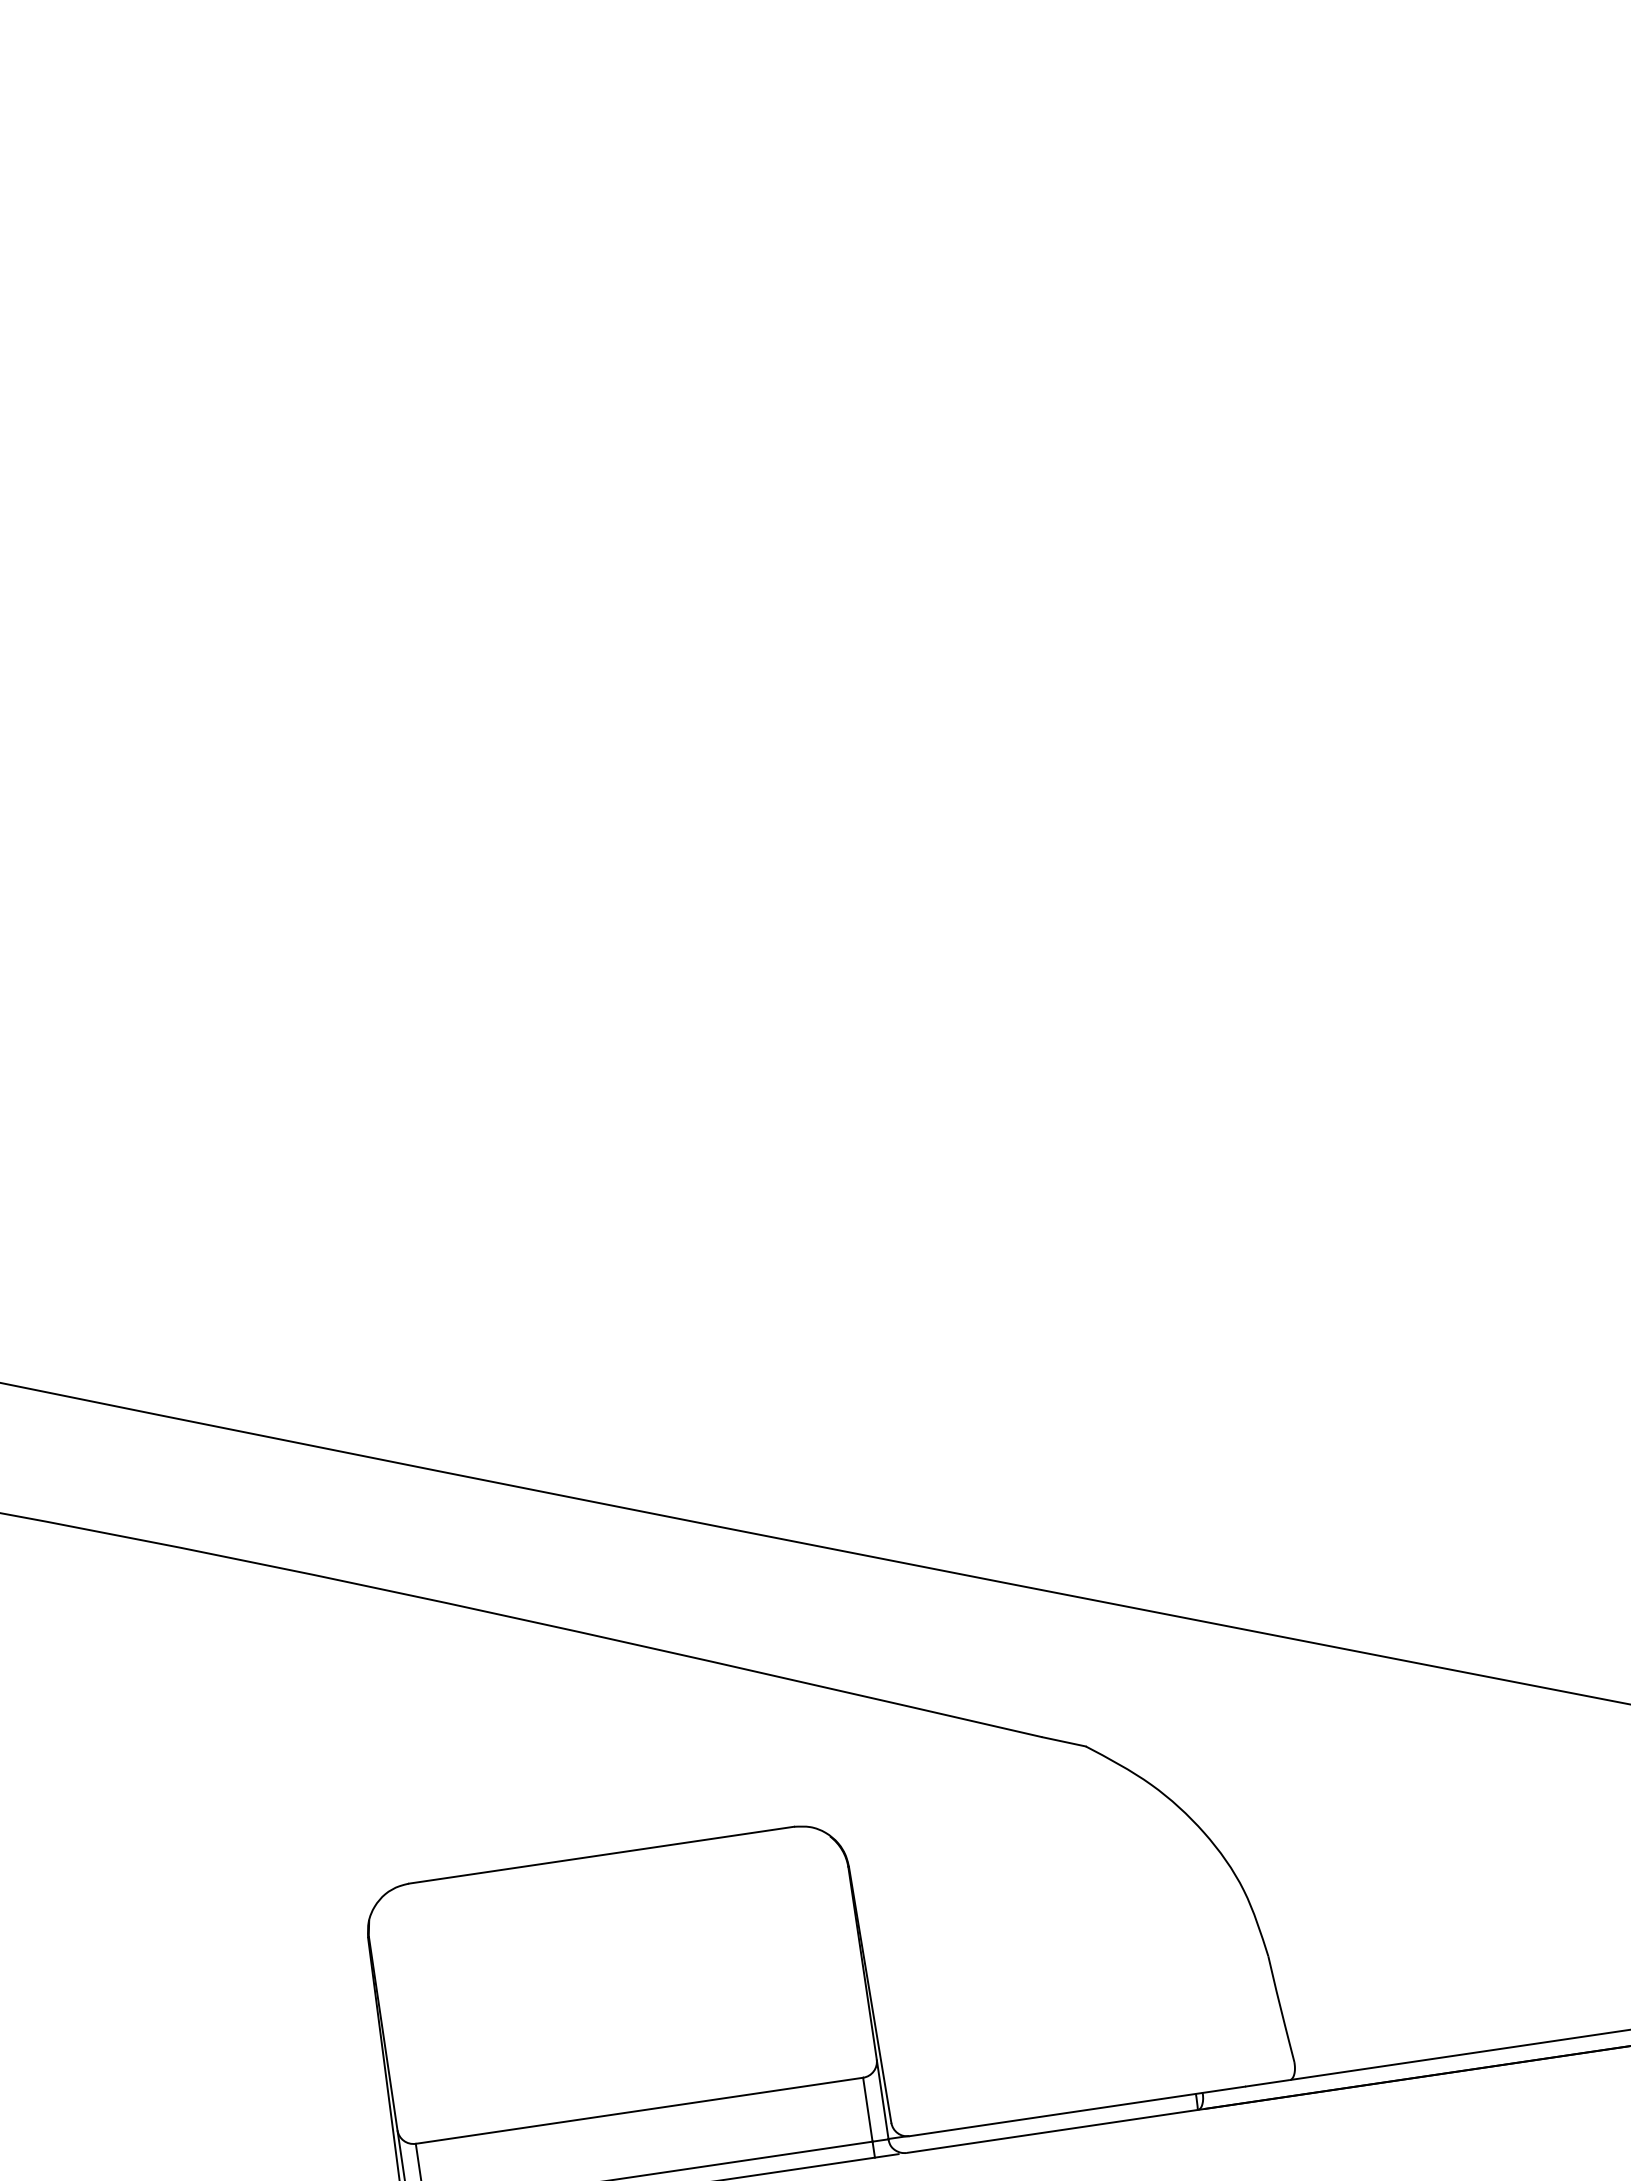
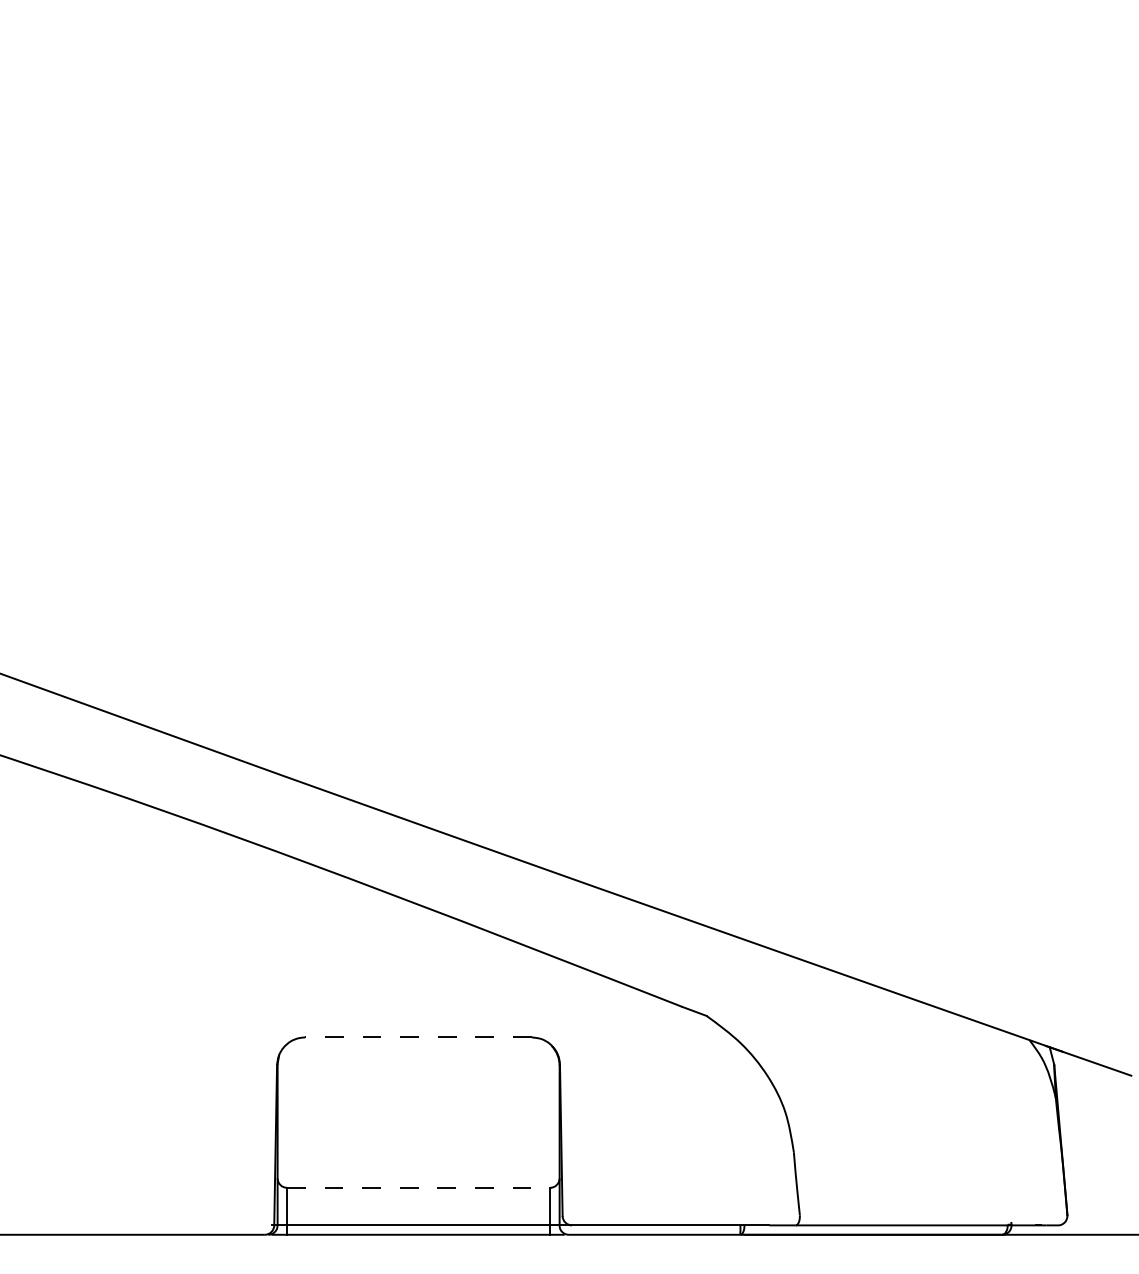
line: (601, 1855) -> (418, 1037), solid -> dashed
line: (639, 2110) -> (418, 1187), solid -> dashed

